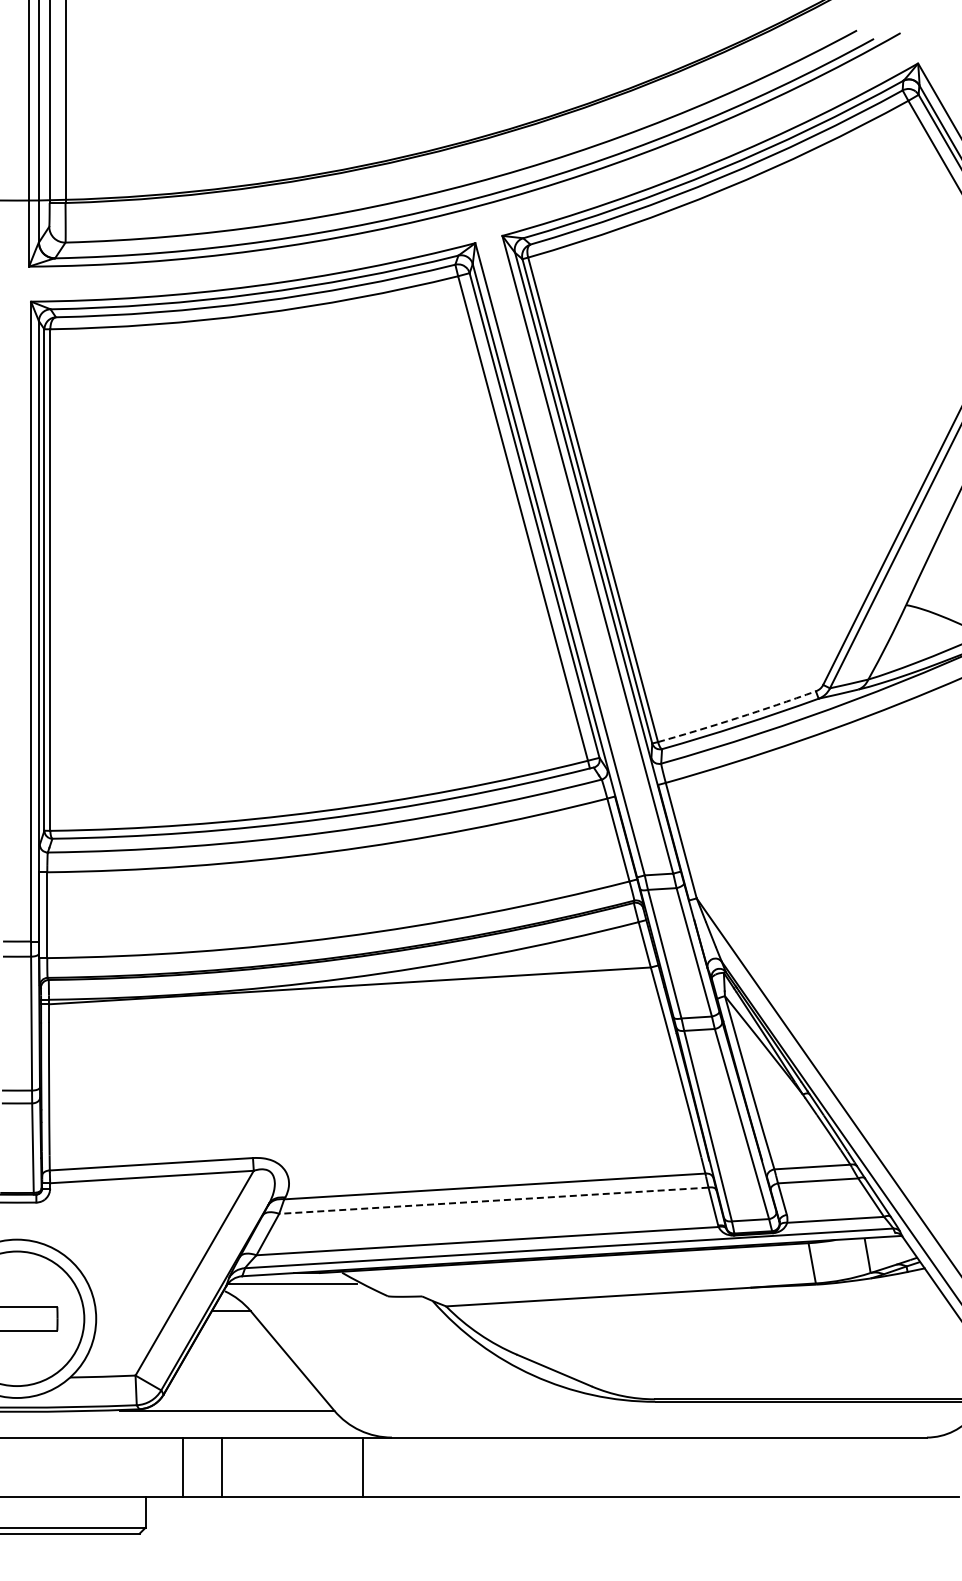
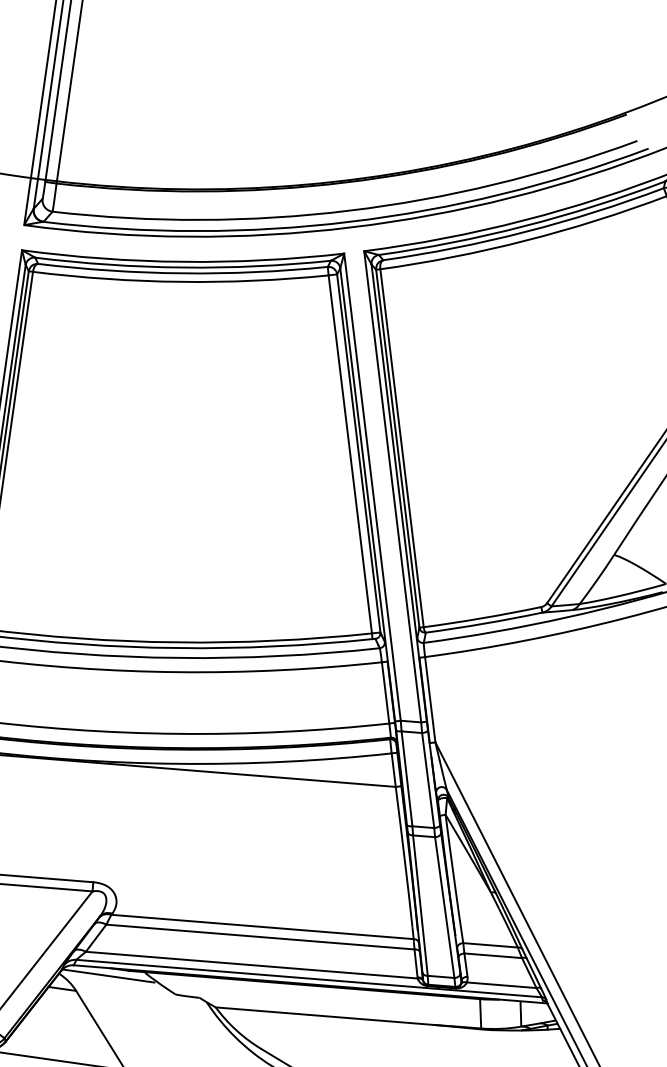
arc: (737, 718) -> (482, 618), dashed -> solid
line: (493, 1200) -> (260, 936), dashed -> solid

